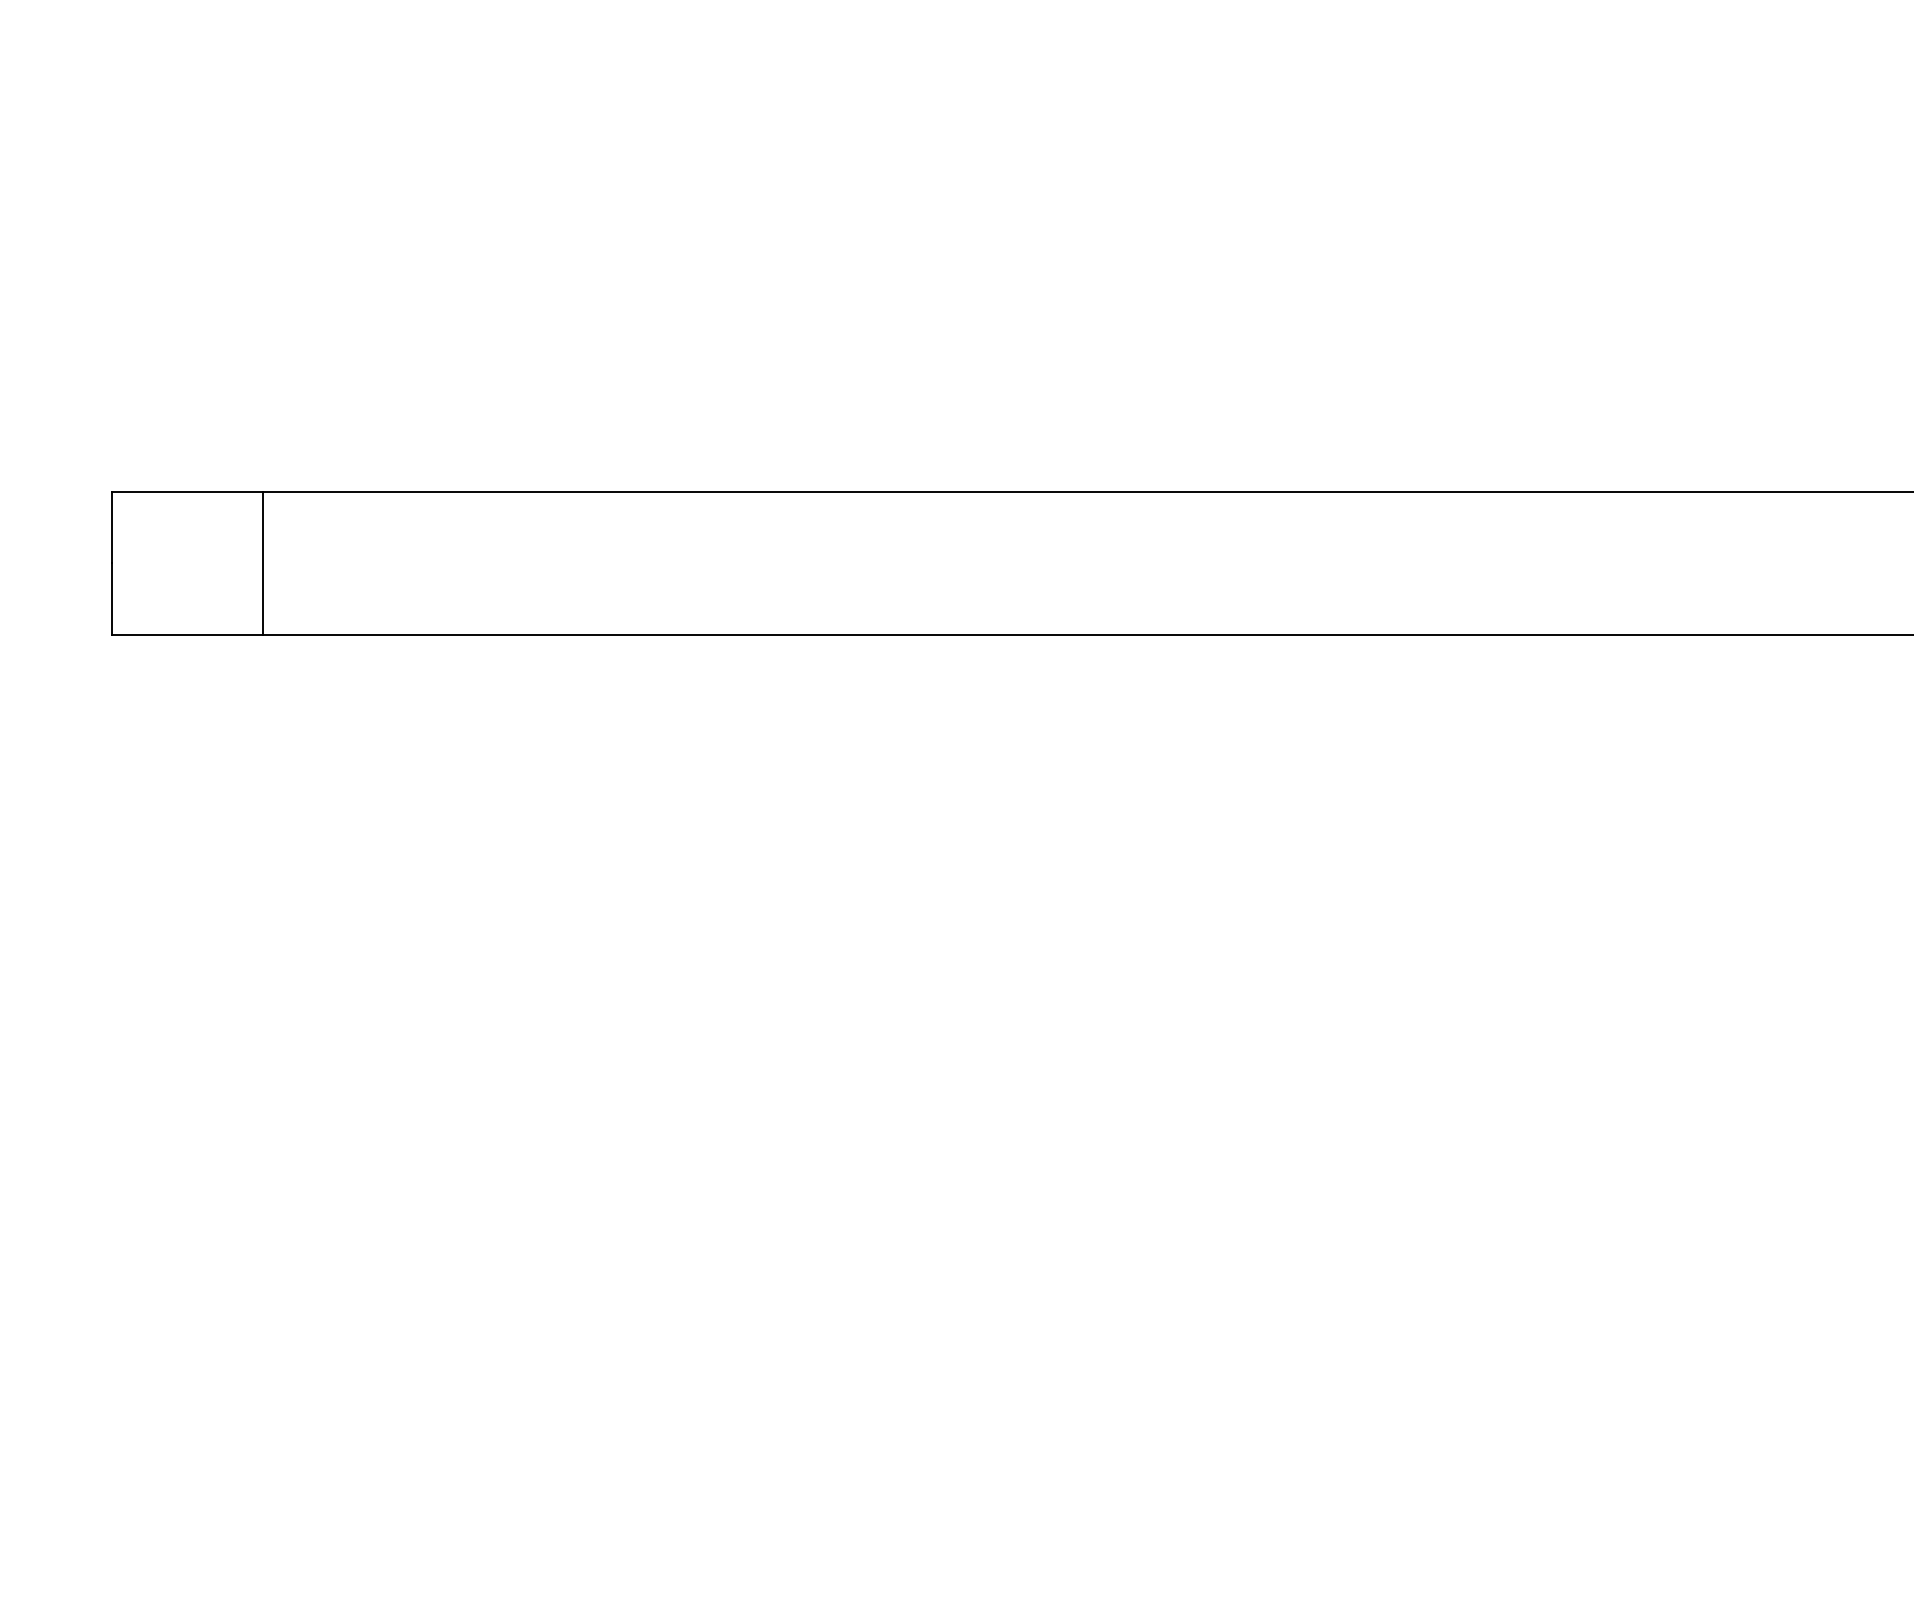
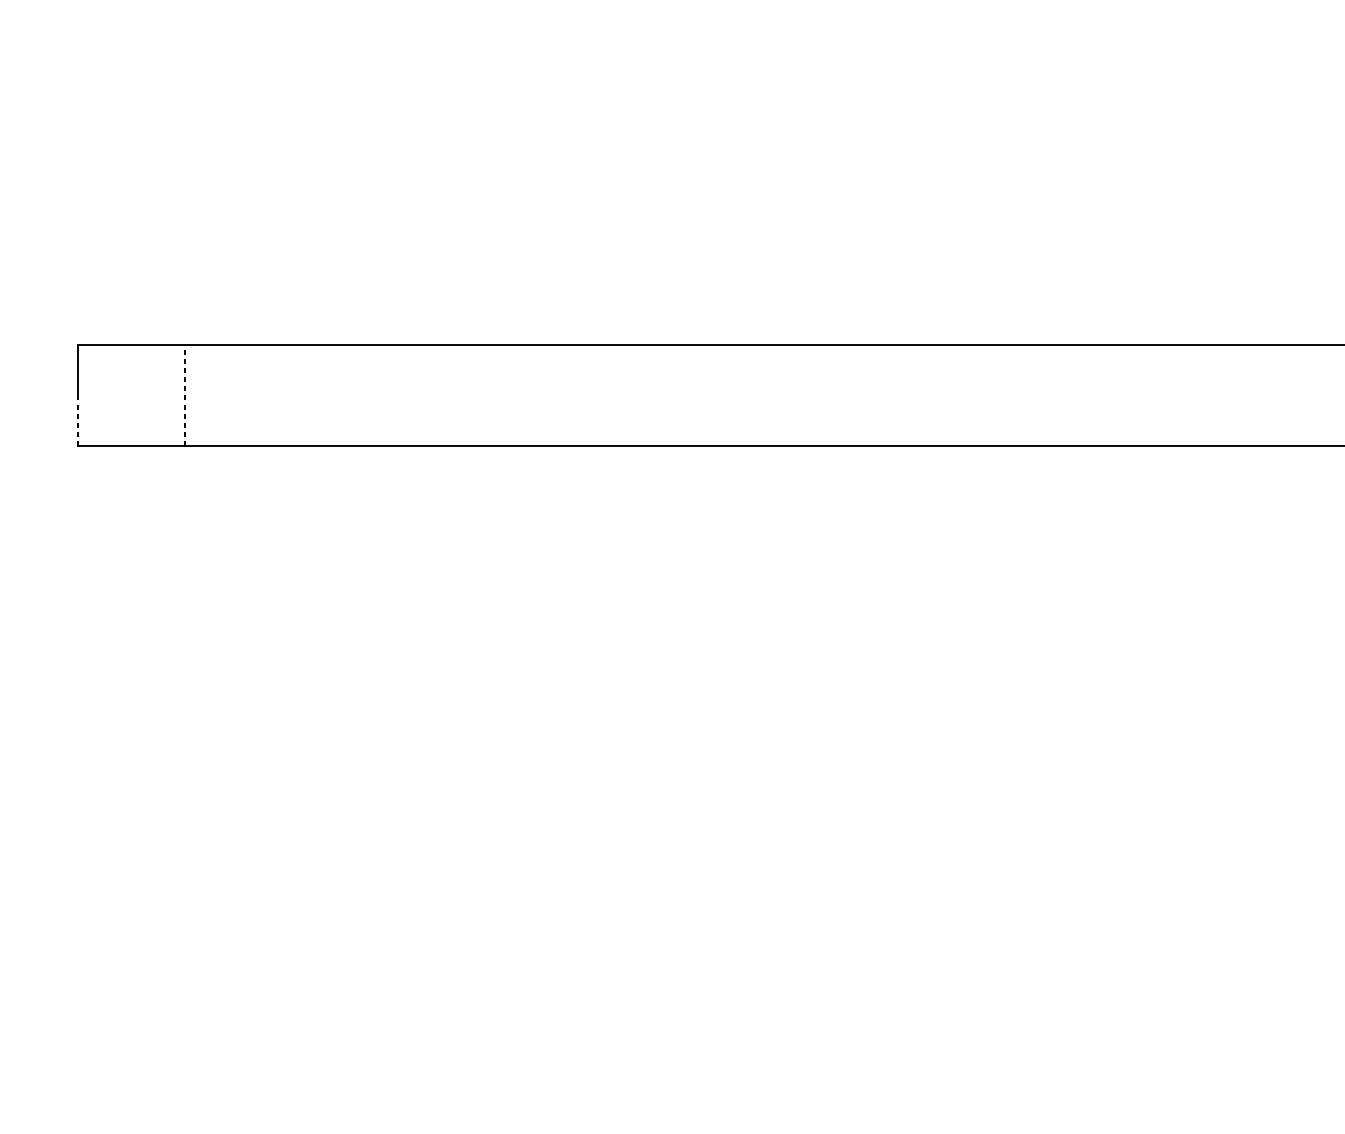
line: (262, 563) -> (184, 395), solid -> dashed
line: (111, 599) -> (78, 421), solid -> dashed

